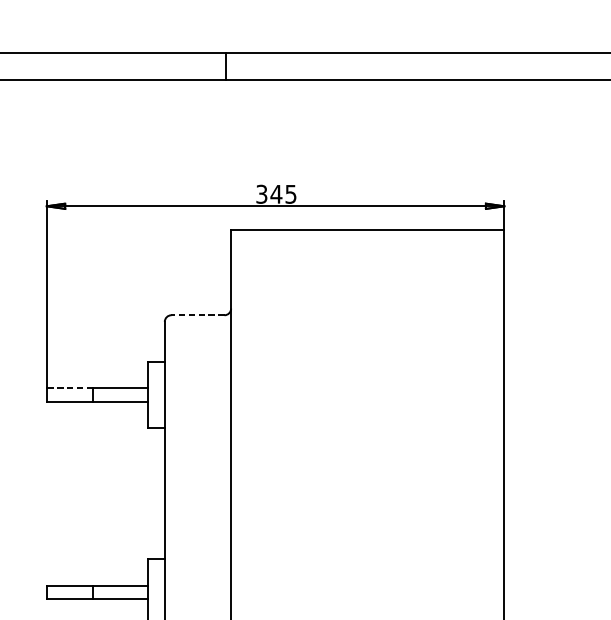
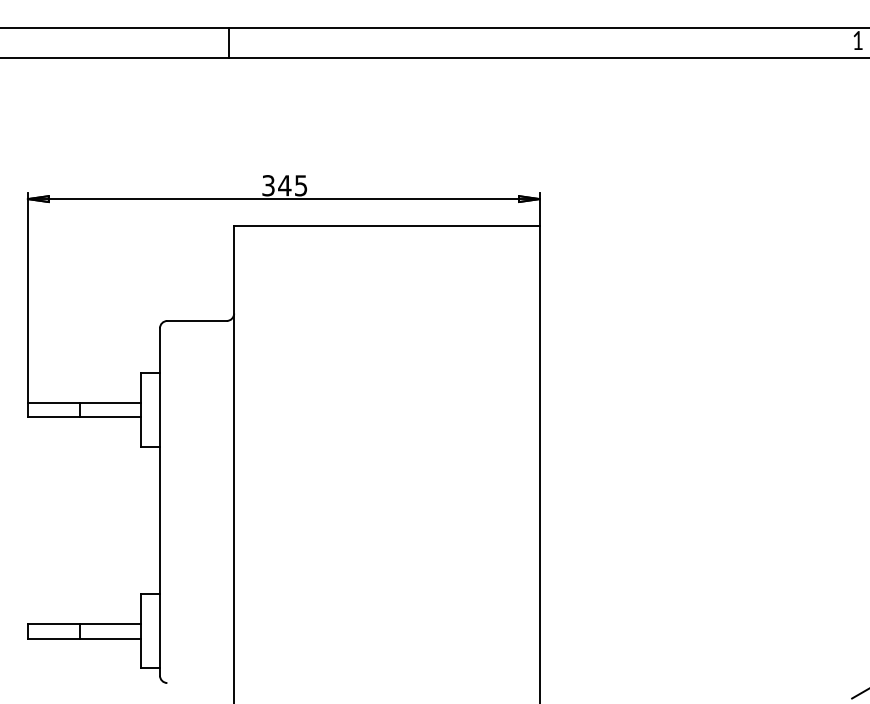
line: (198, 314) -> (197, 320), dashed -> solid
line: (69, 388) -> (53, 402), dashed -> solid

